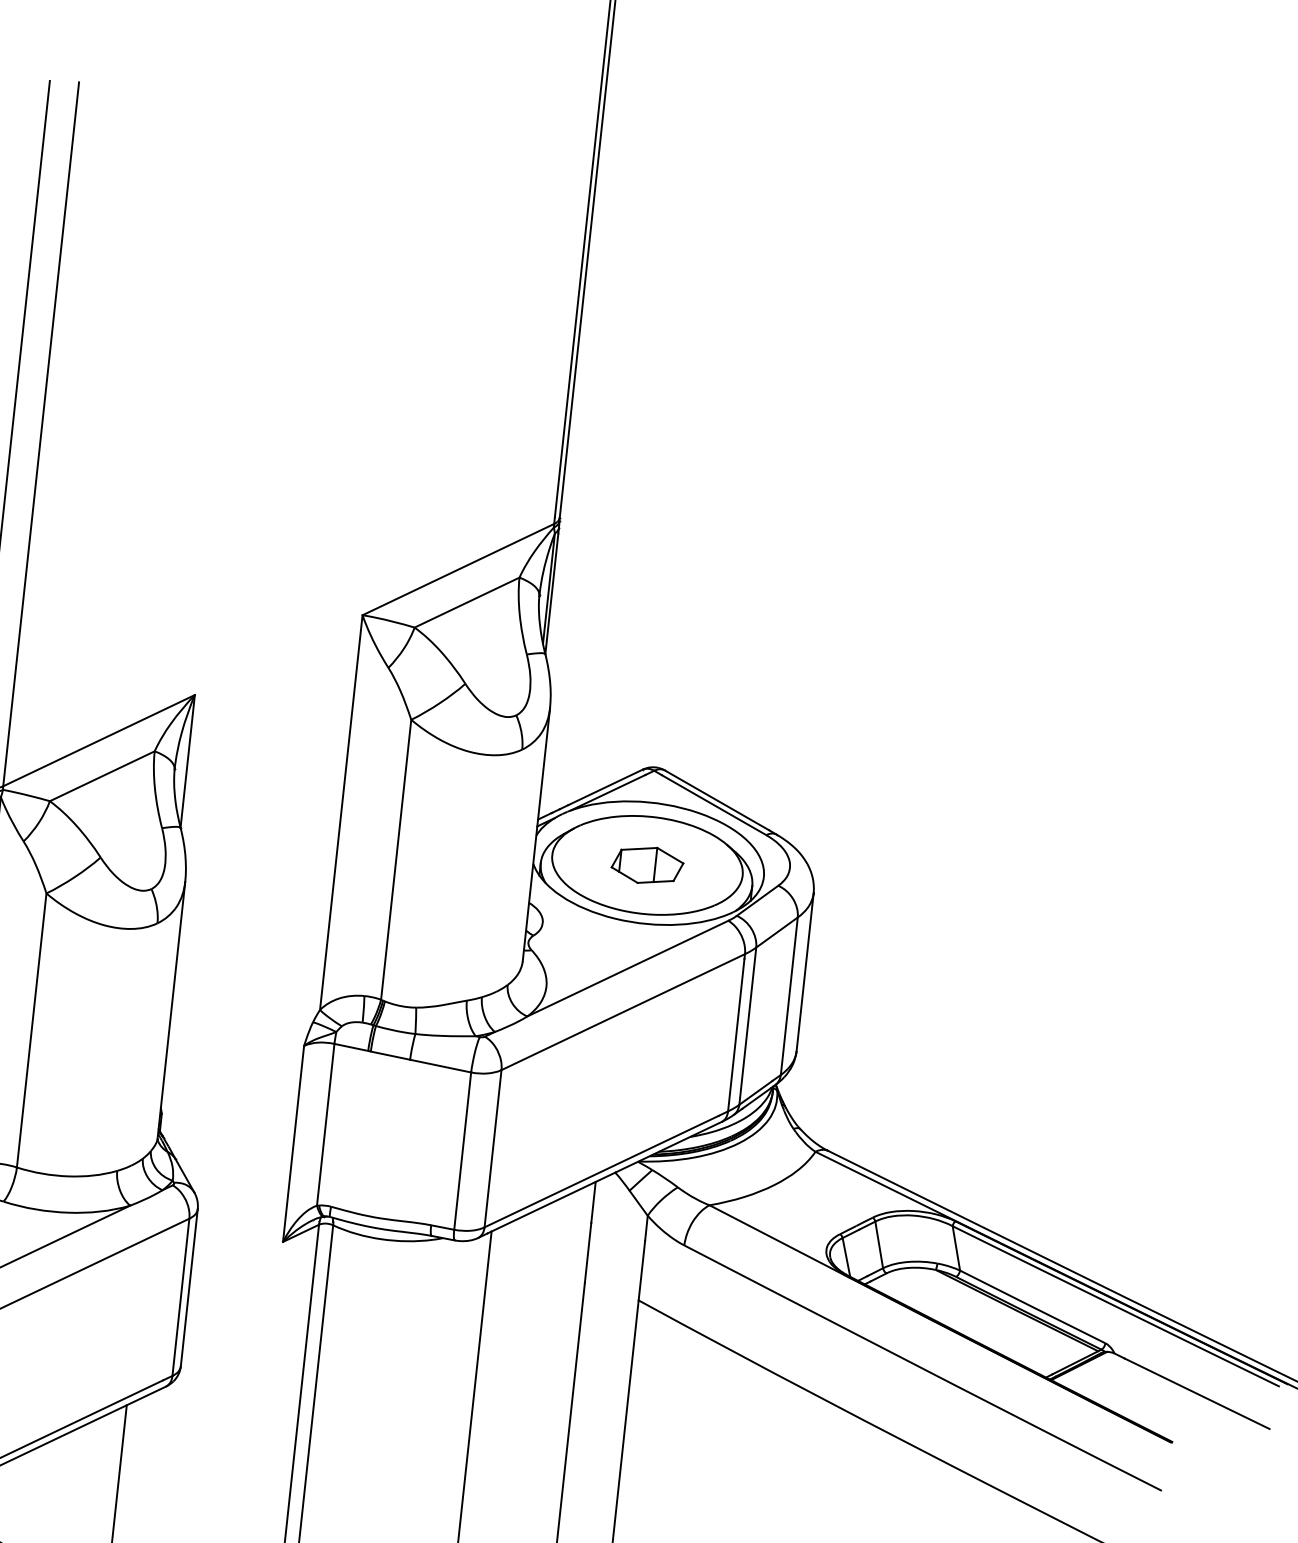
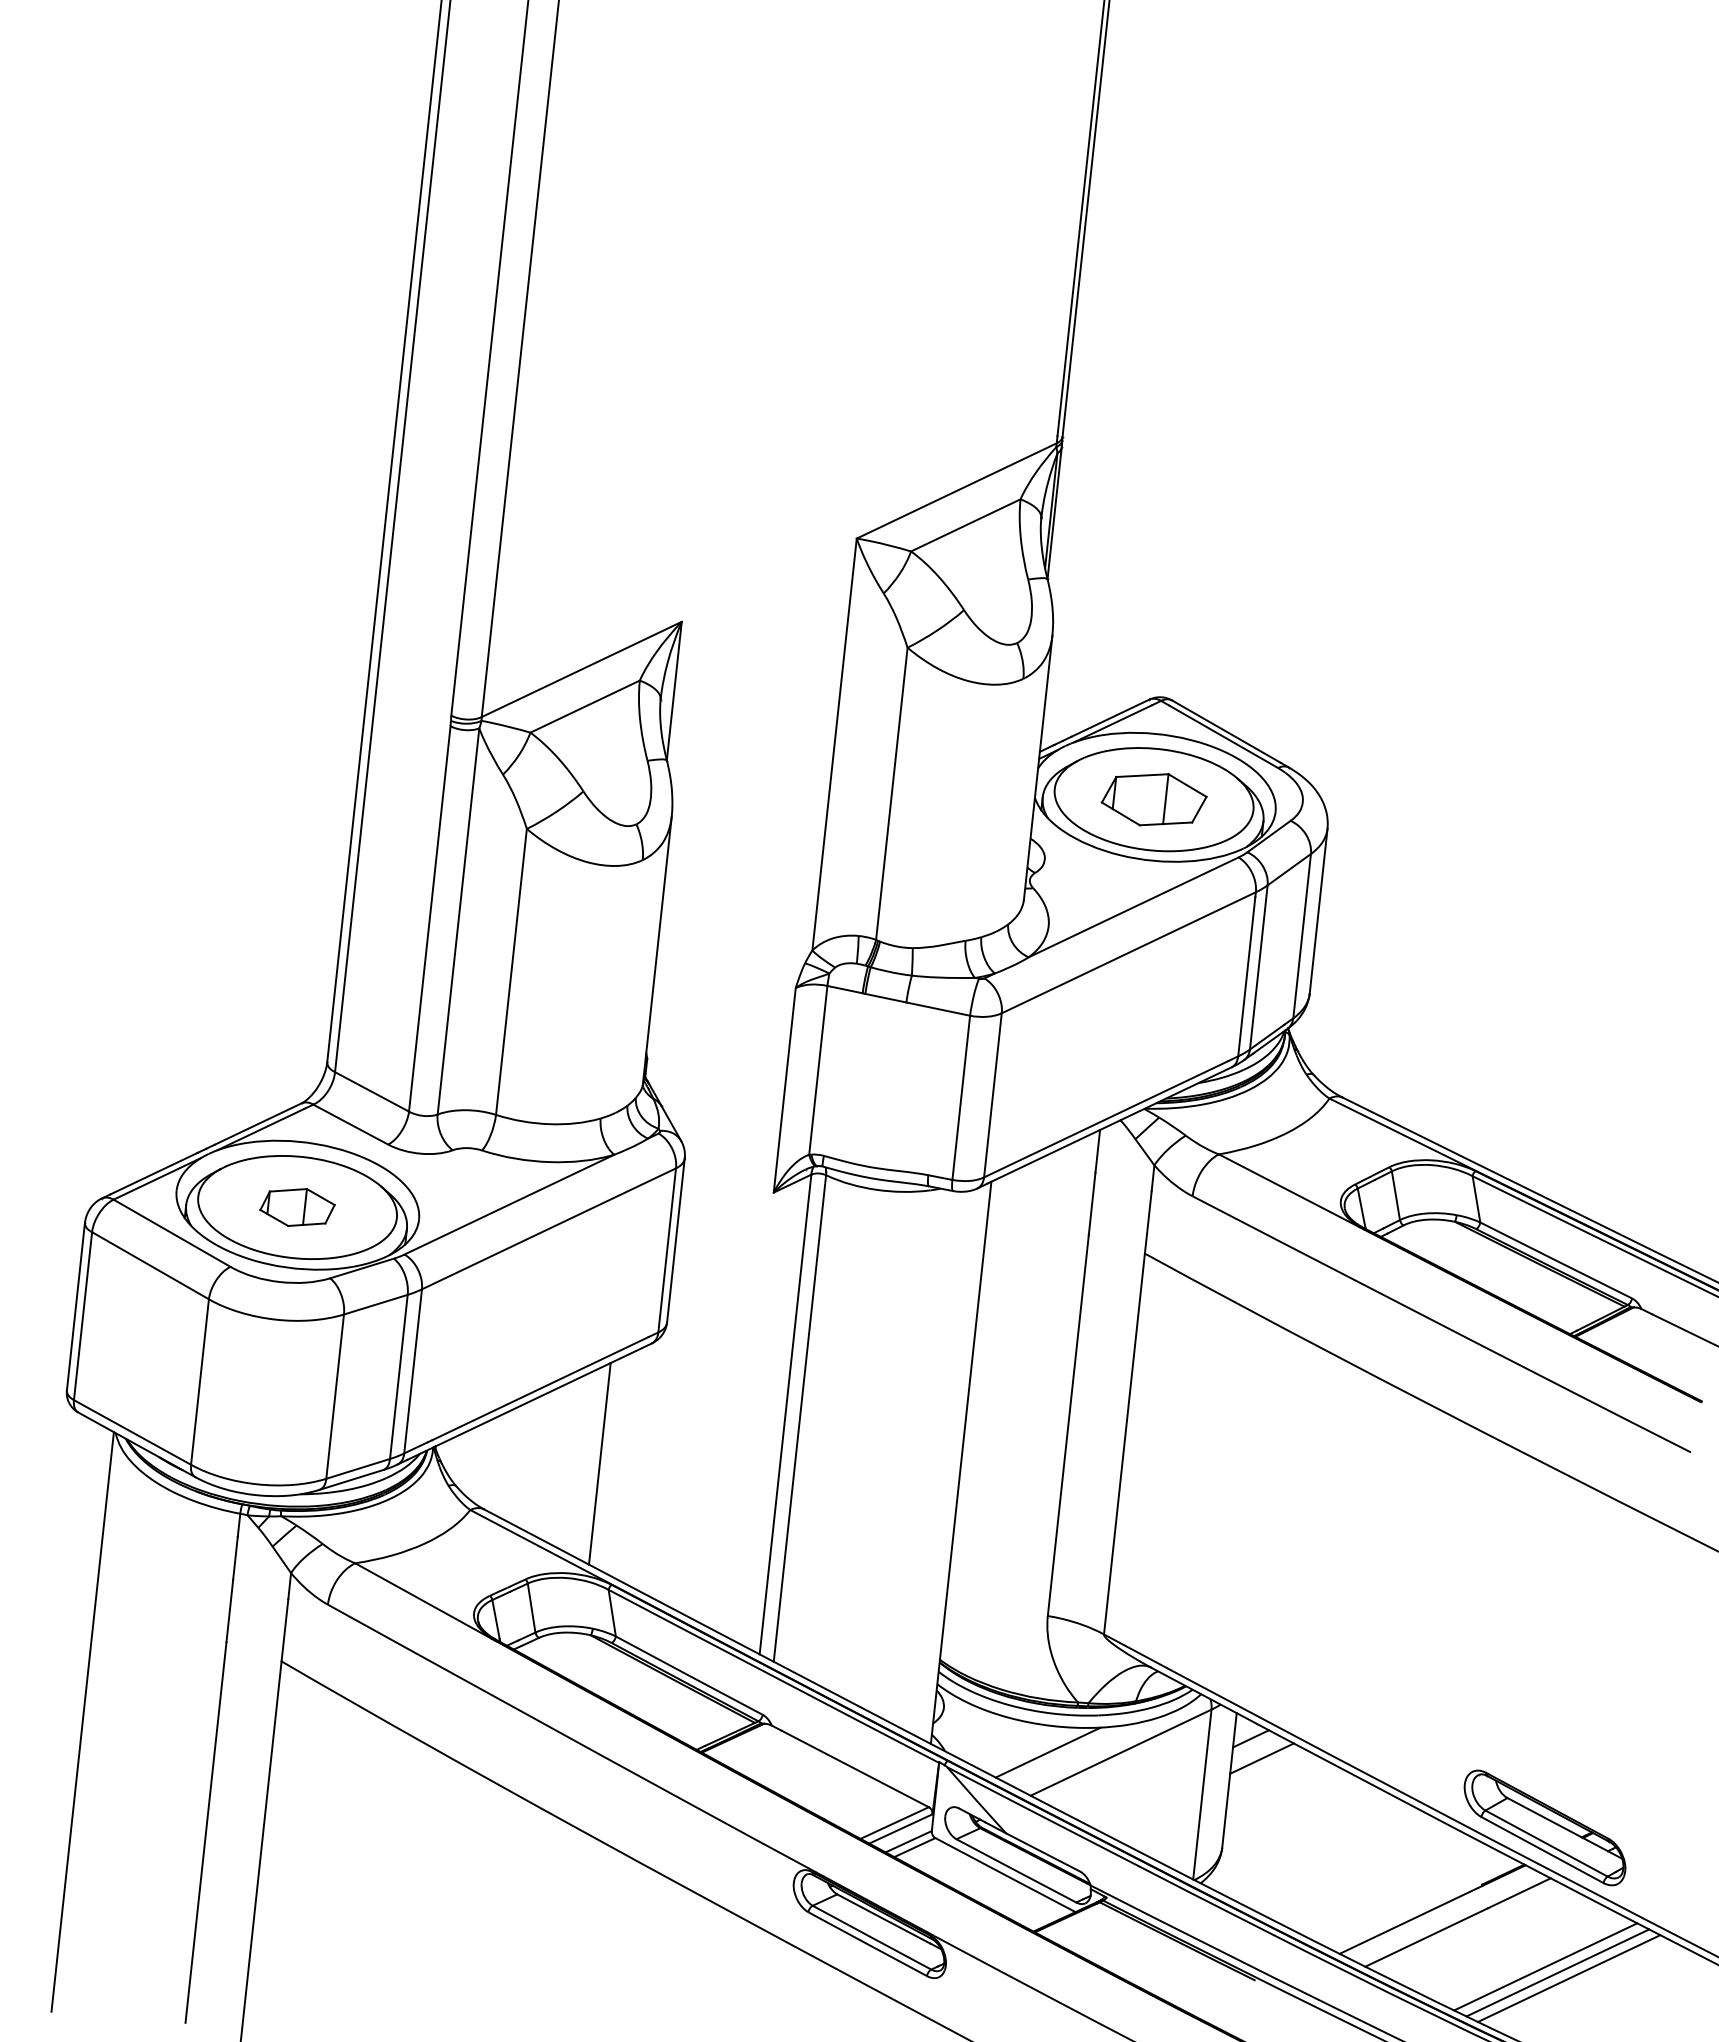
part: (646, 865) -> (1153, 799), size x1.4

